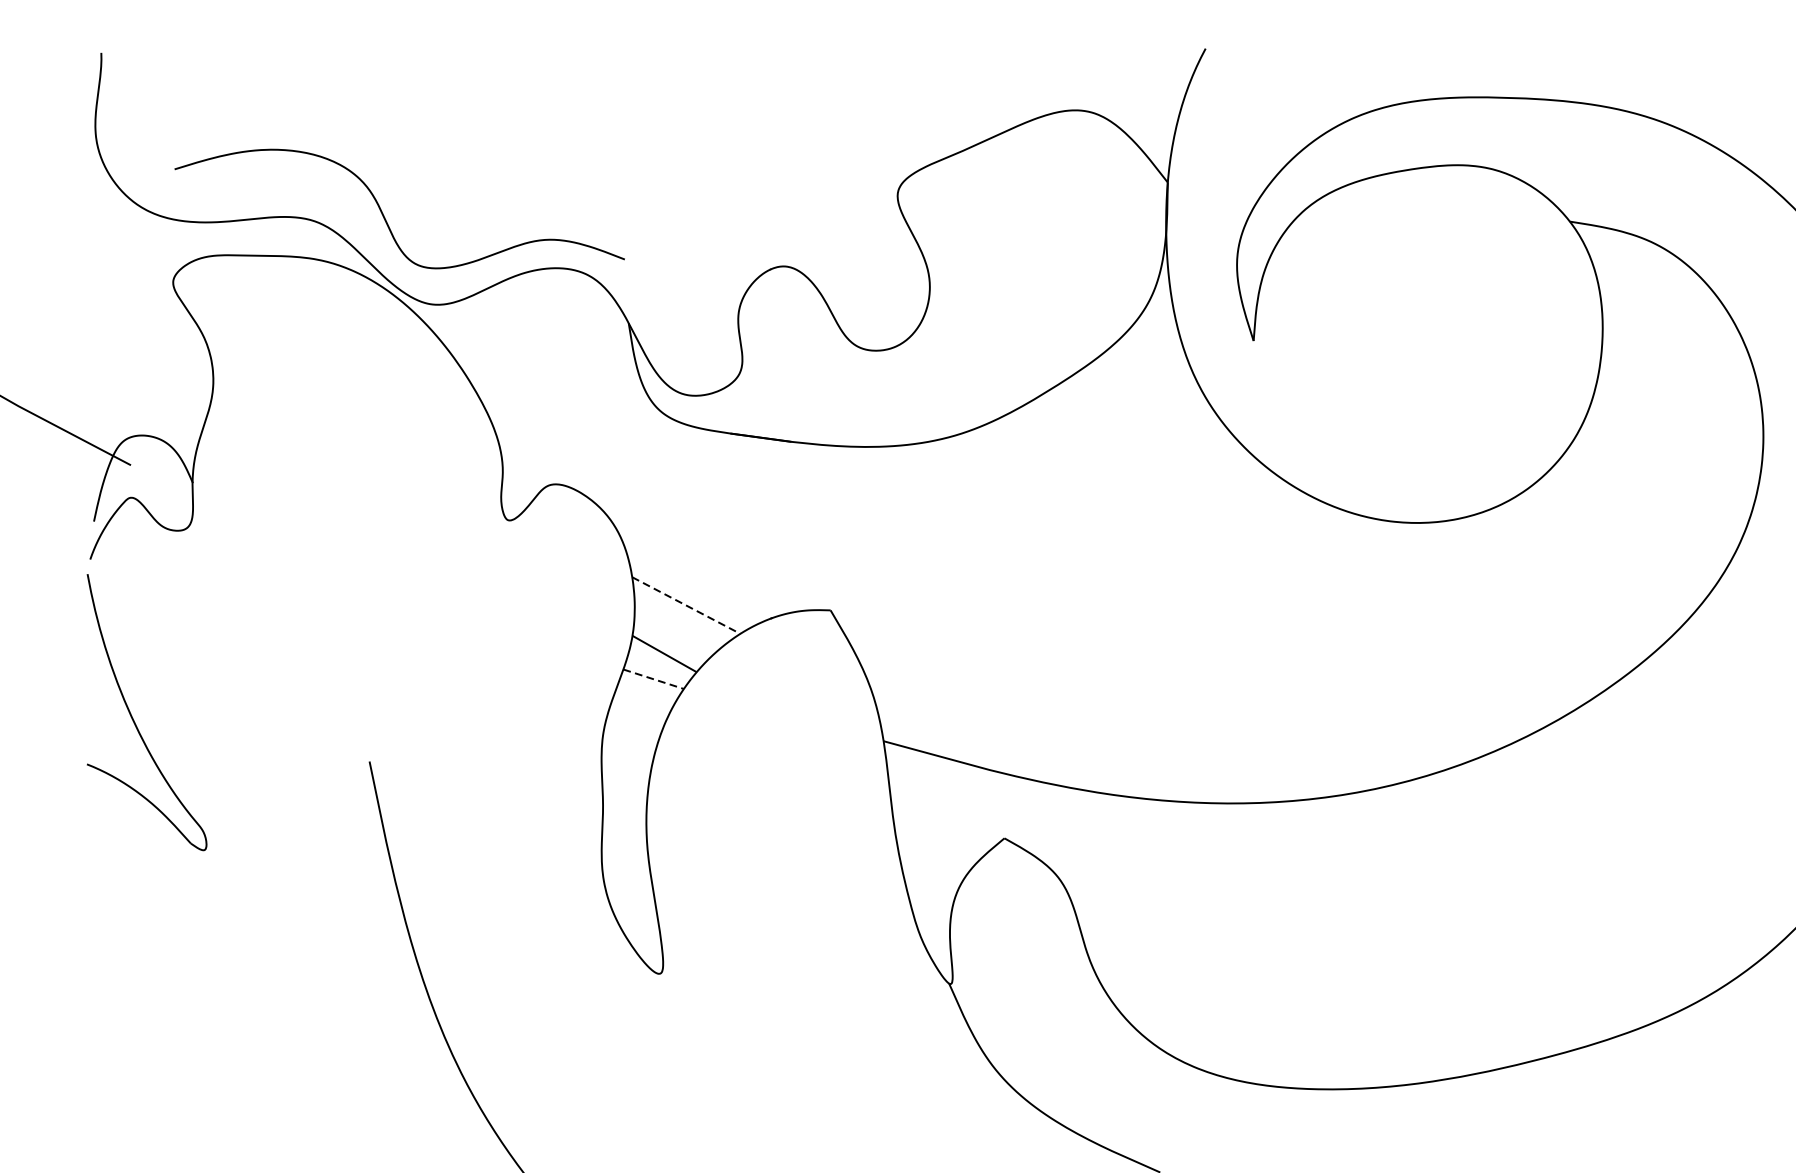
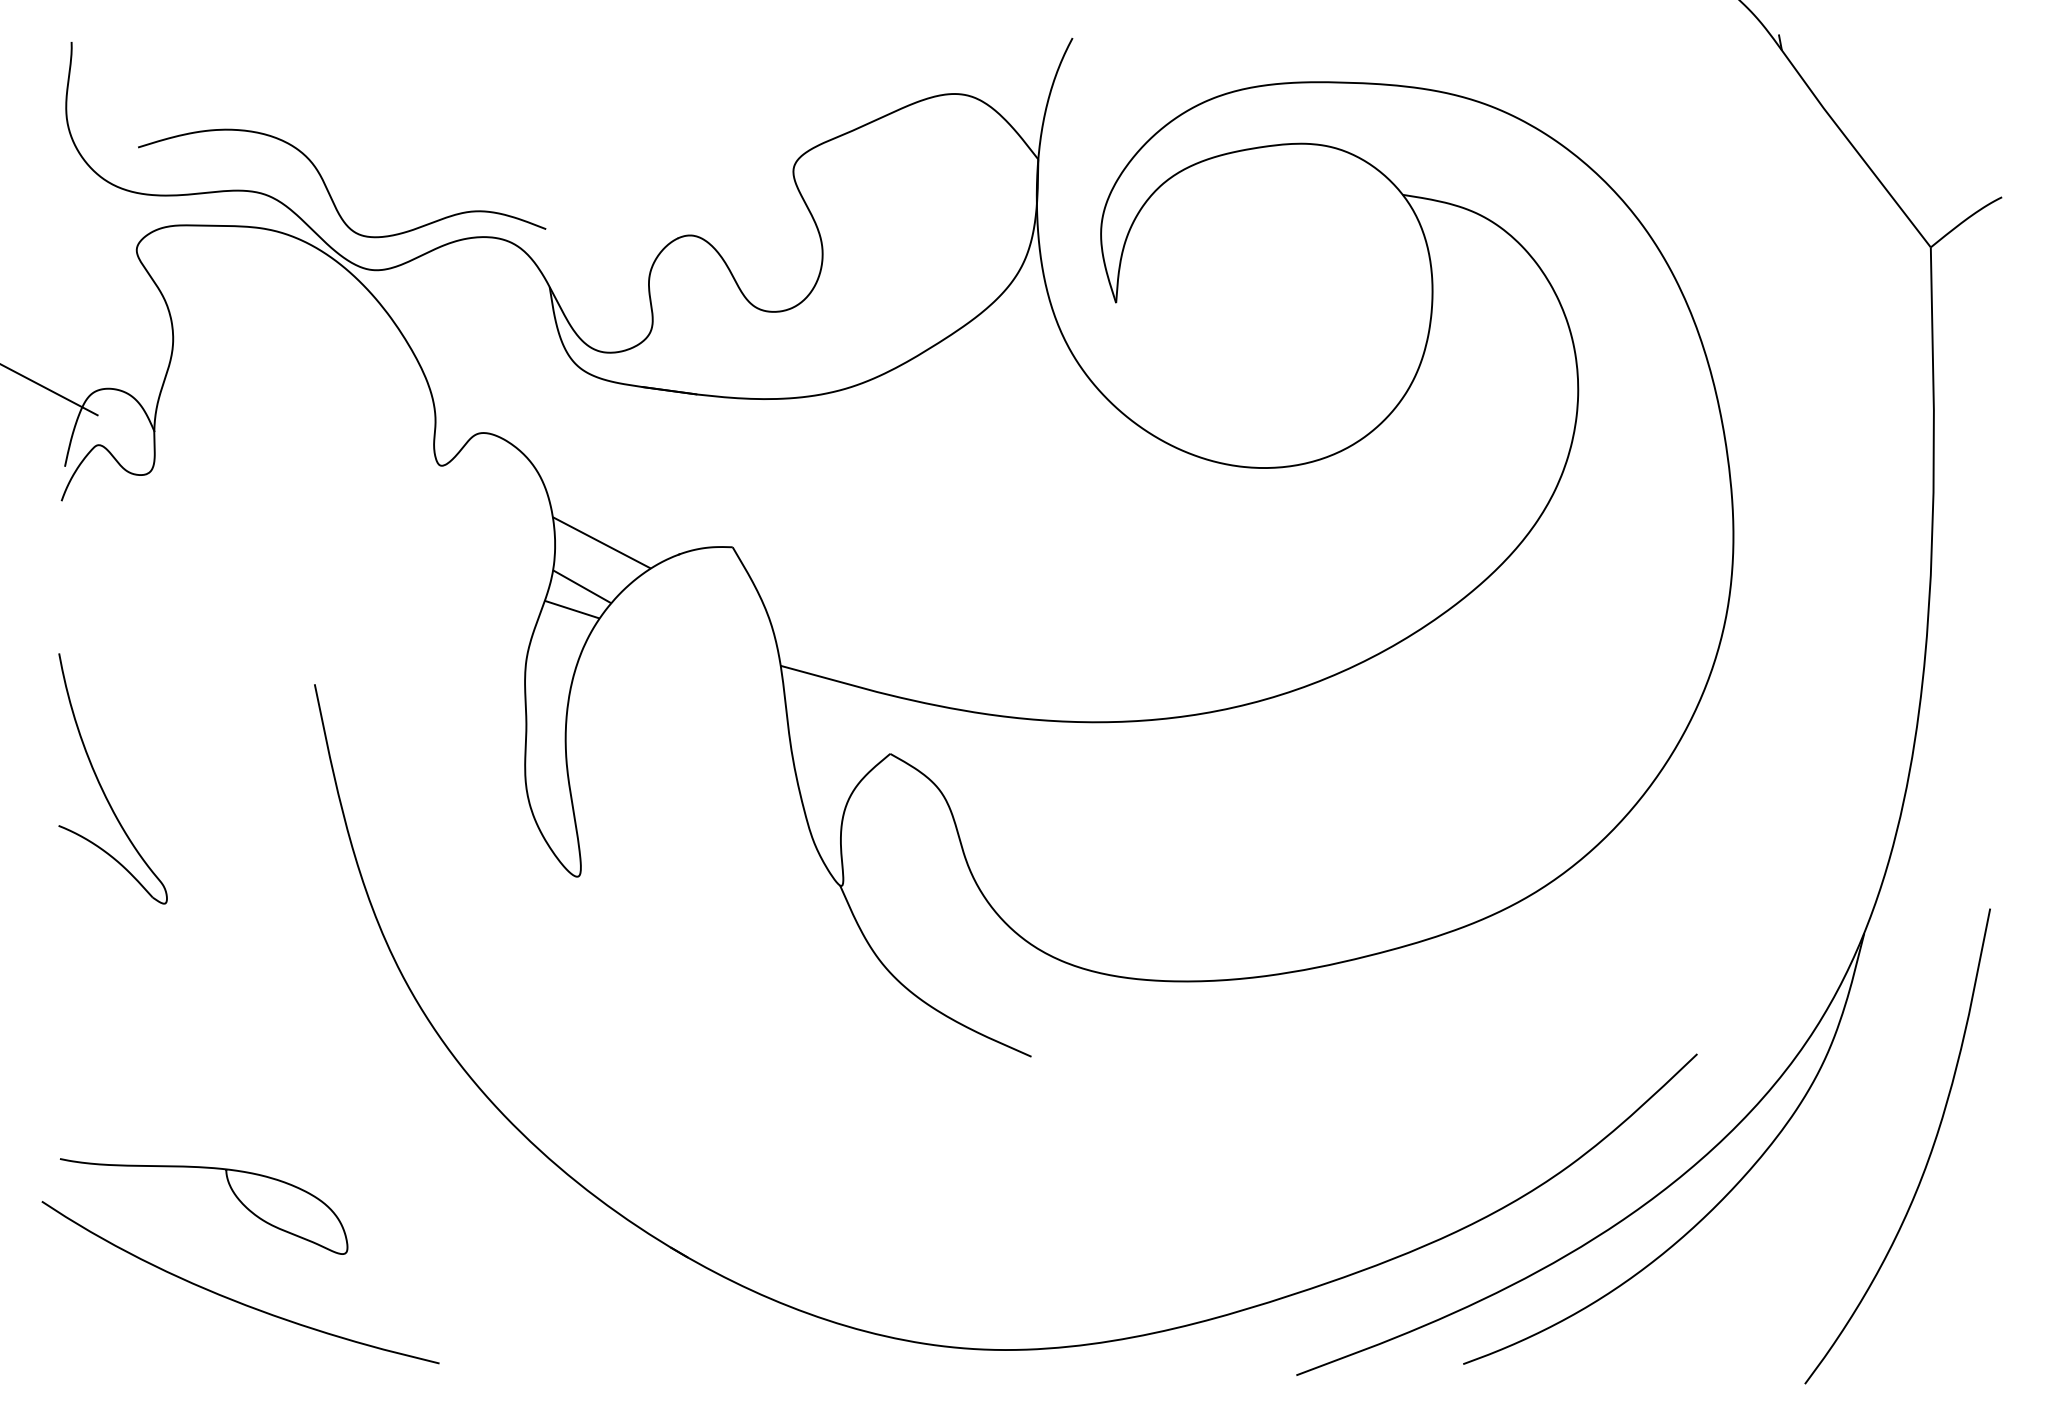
line: (687, 606) -> (602, 543), dashed -> solid
line: (653, 679) -> (572, 609), dashed -> solid
part: (133, 717) -> (100, 783), moved

